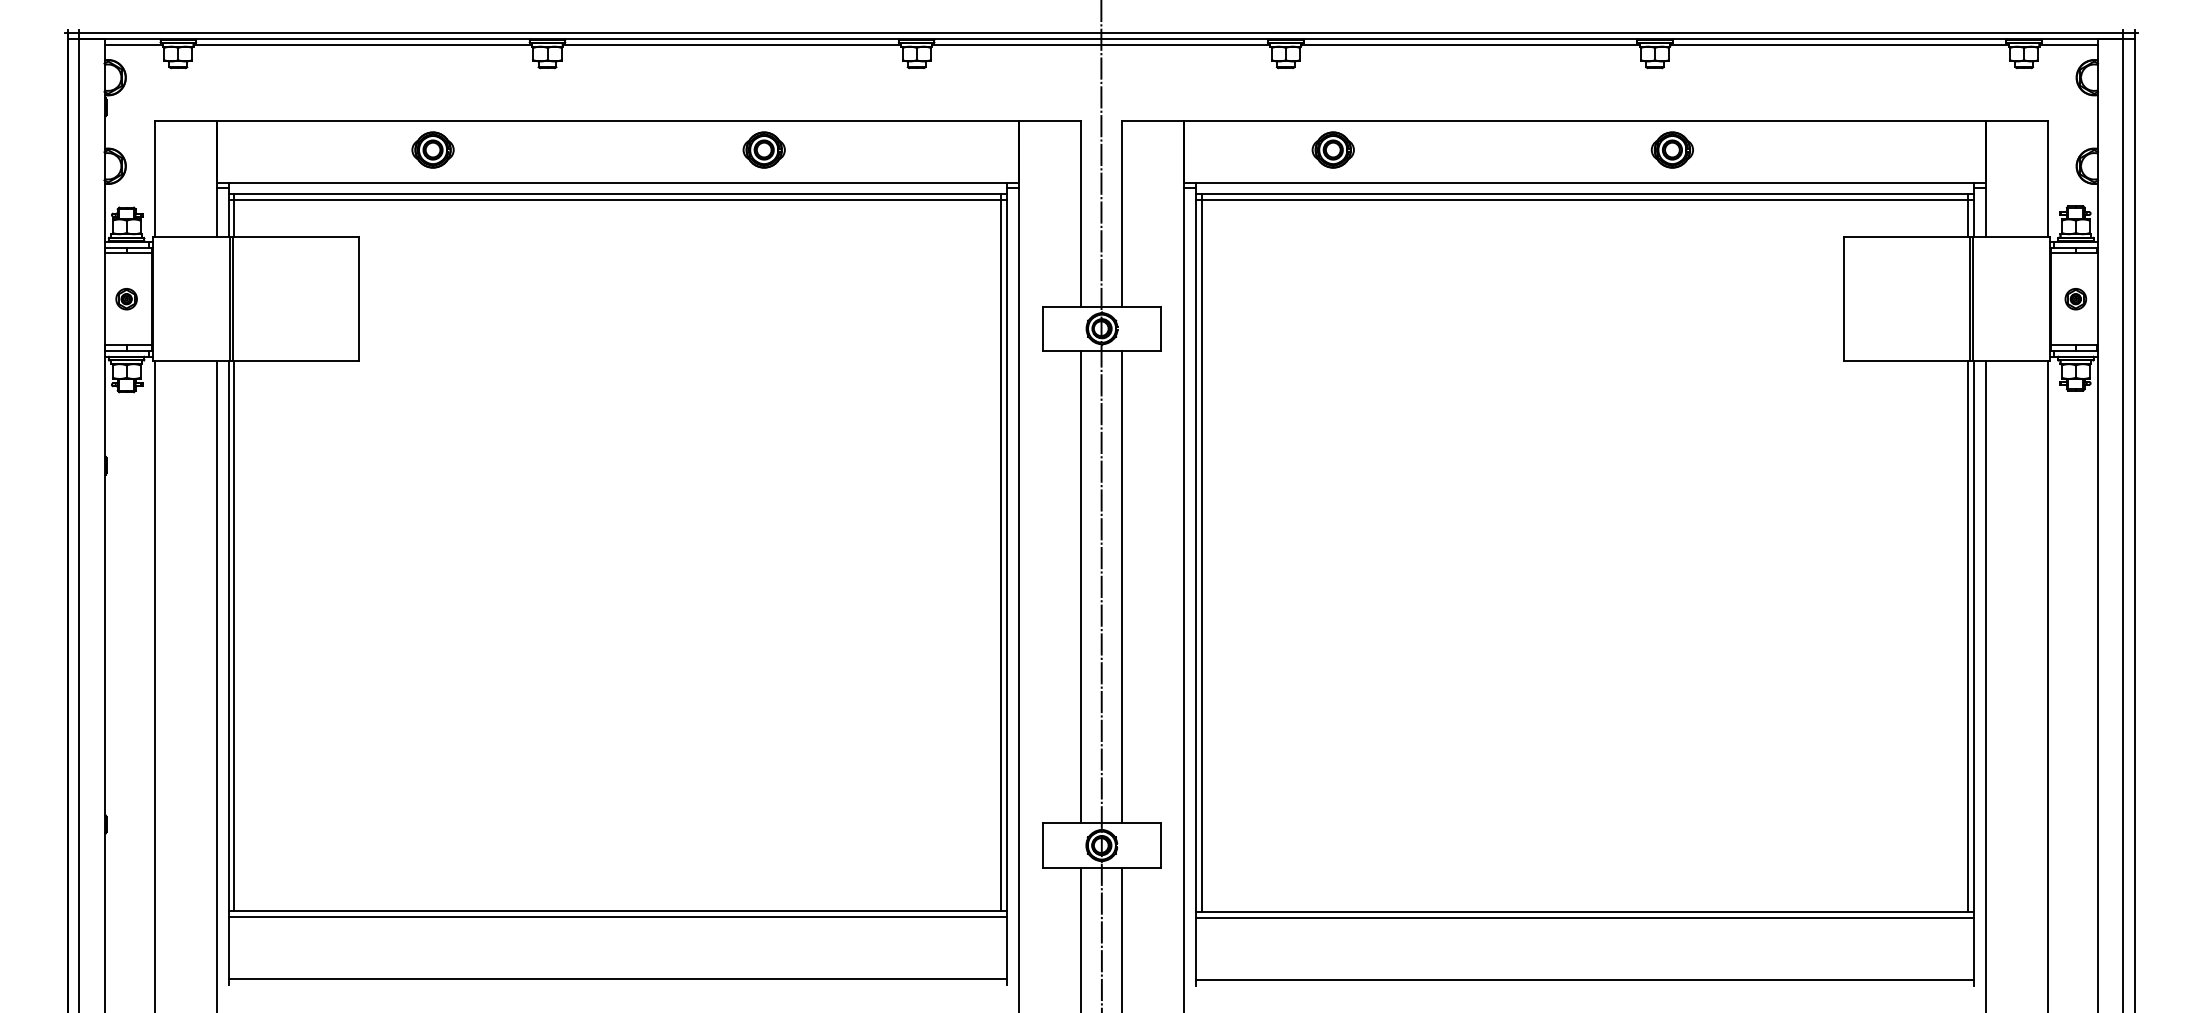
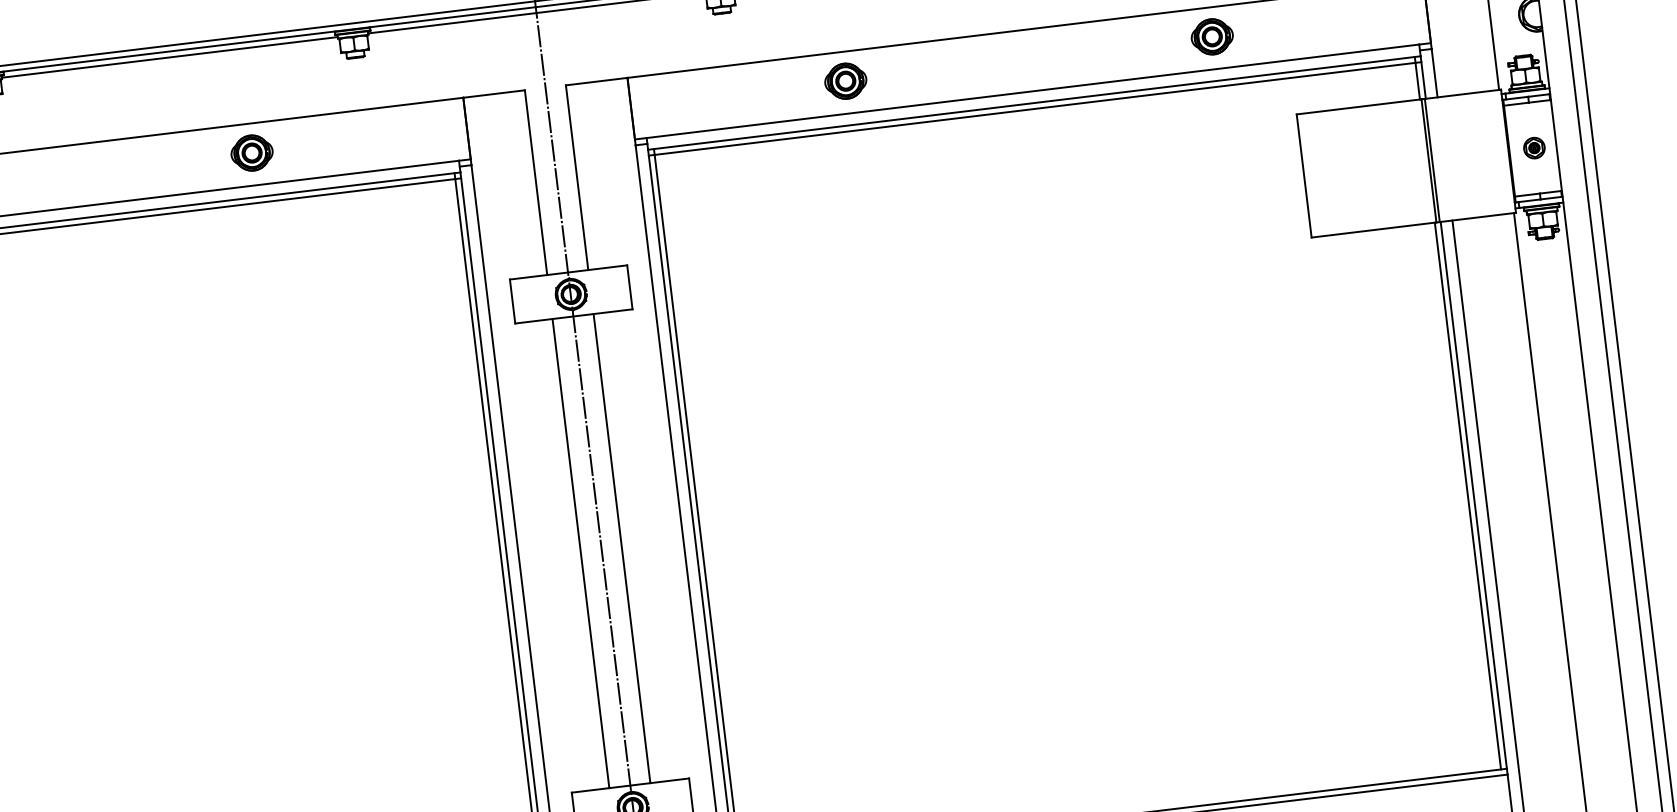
part: (763, 149) -> (251, 152), moved
part: (1332, 149) -> (844, 80), moved
part: (1671, 149) -> (1211, 36), moved

